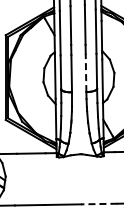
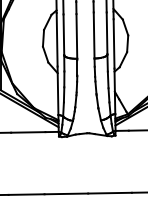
line: (86, 72) -> (94, 34), dashed -> solid
line: (98, 204) -> (109, 193), dashed -> solid

